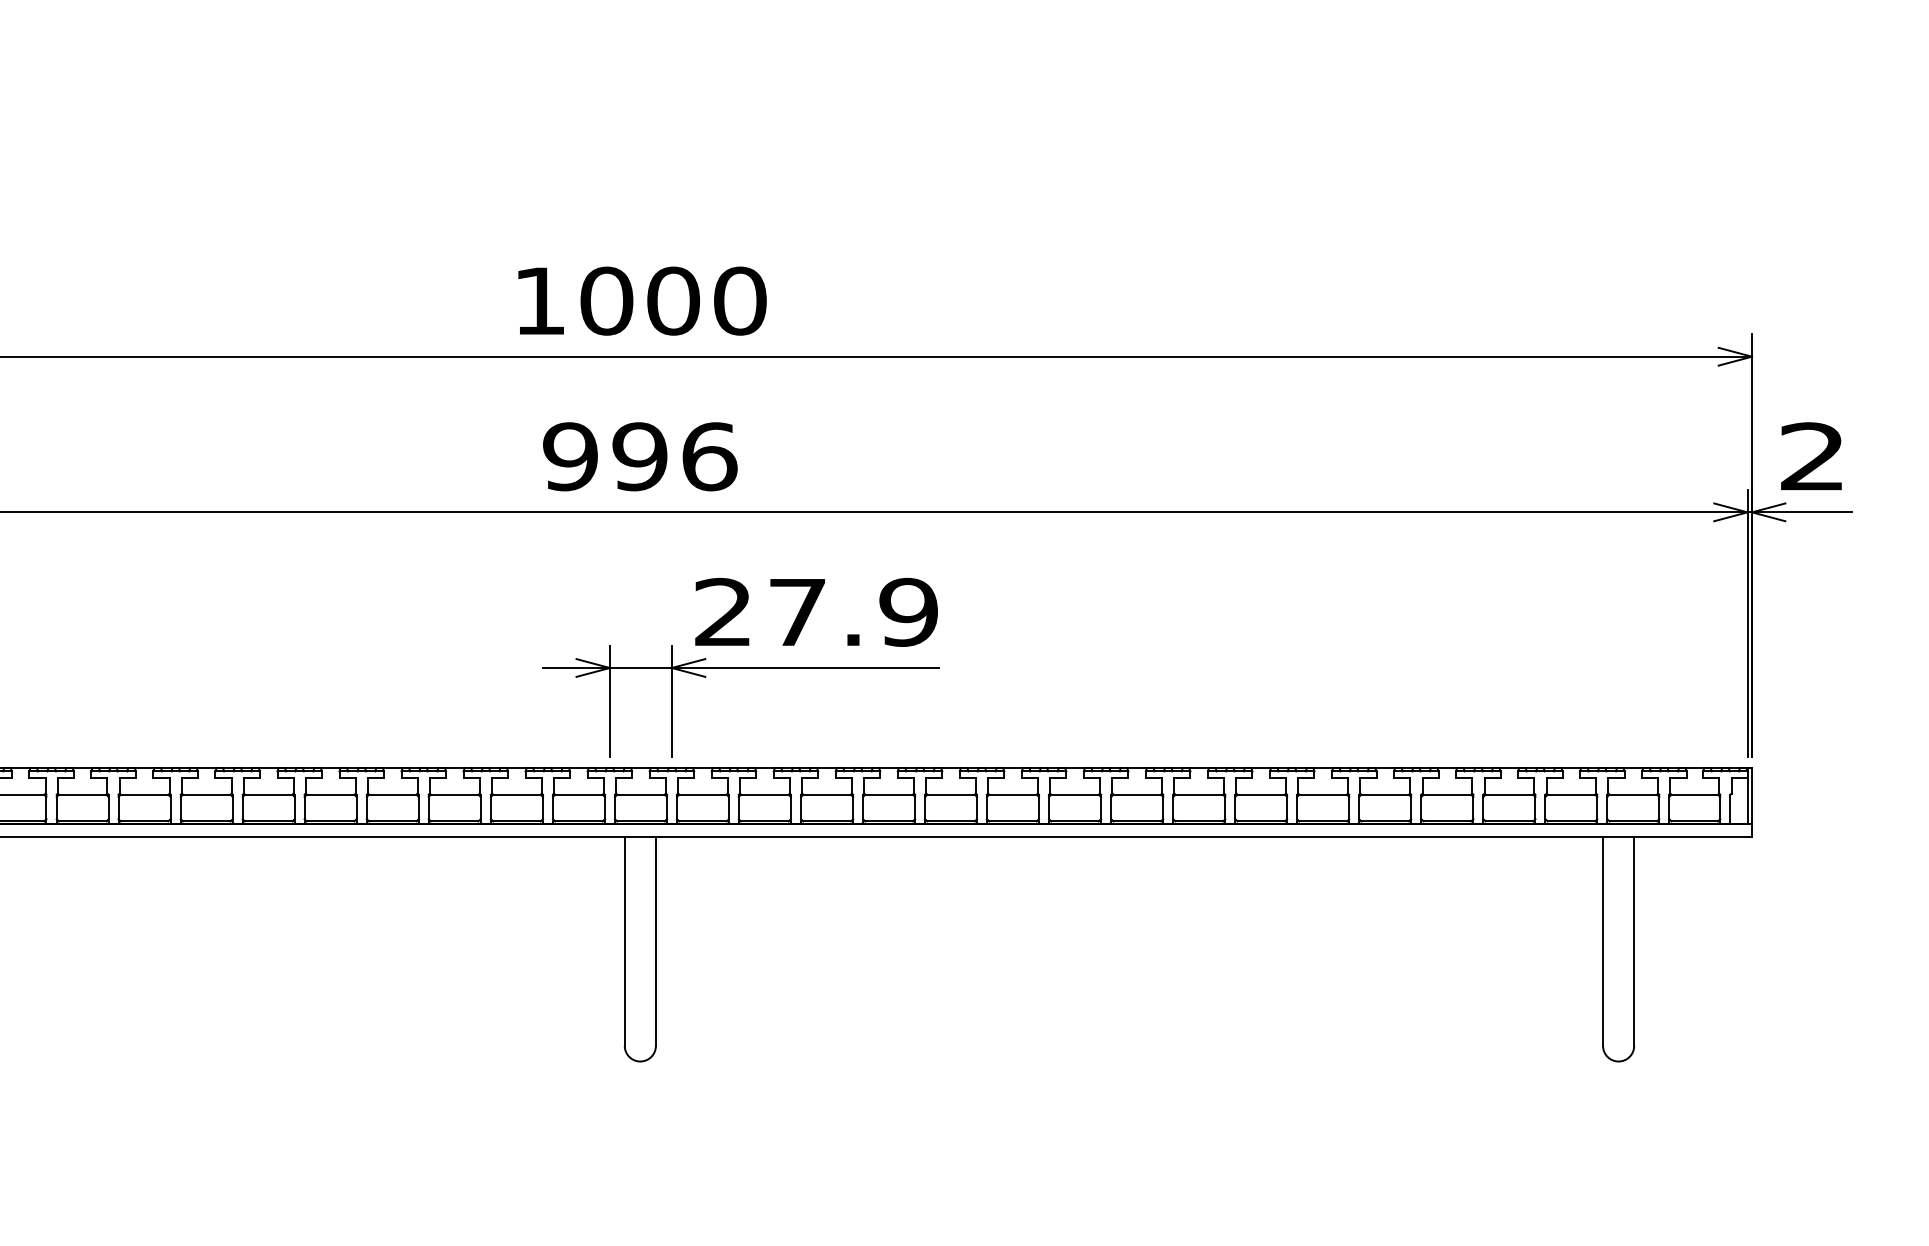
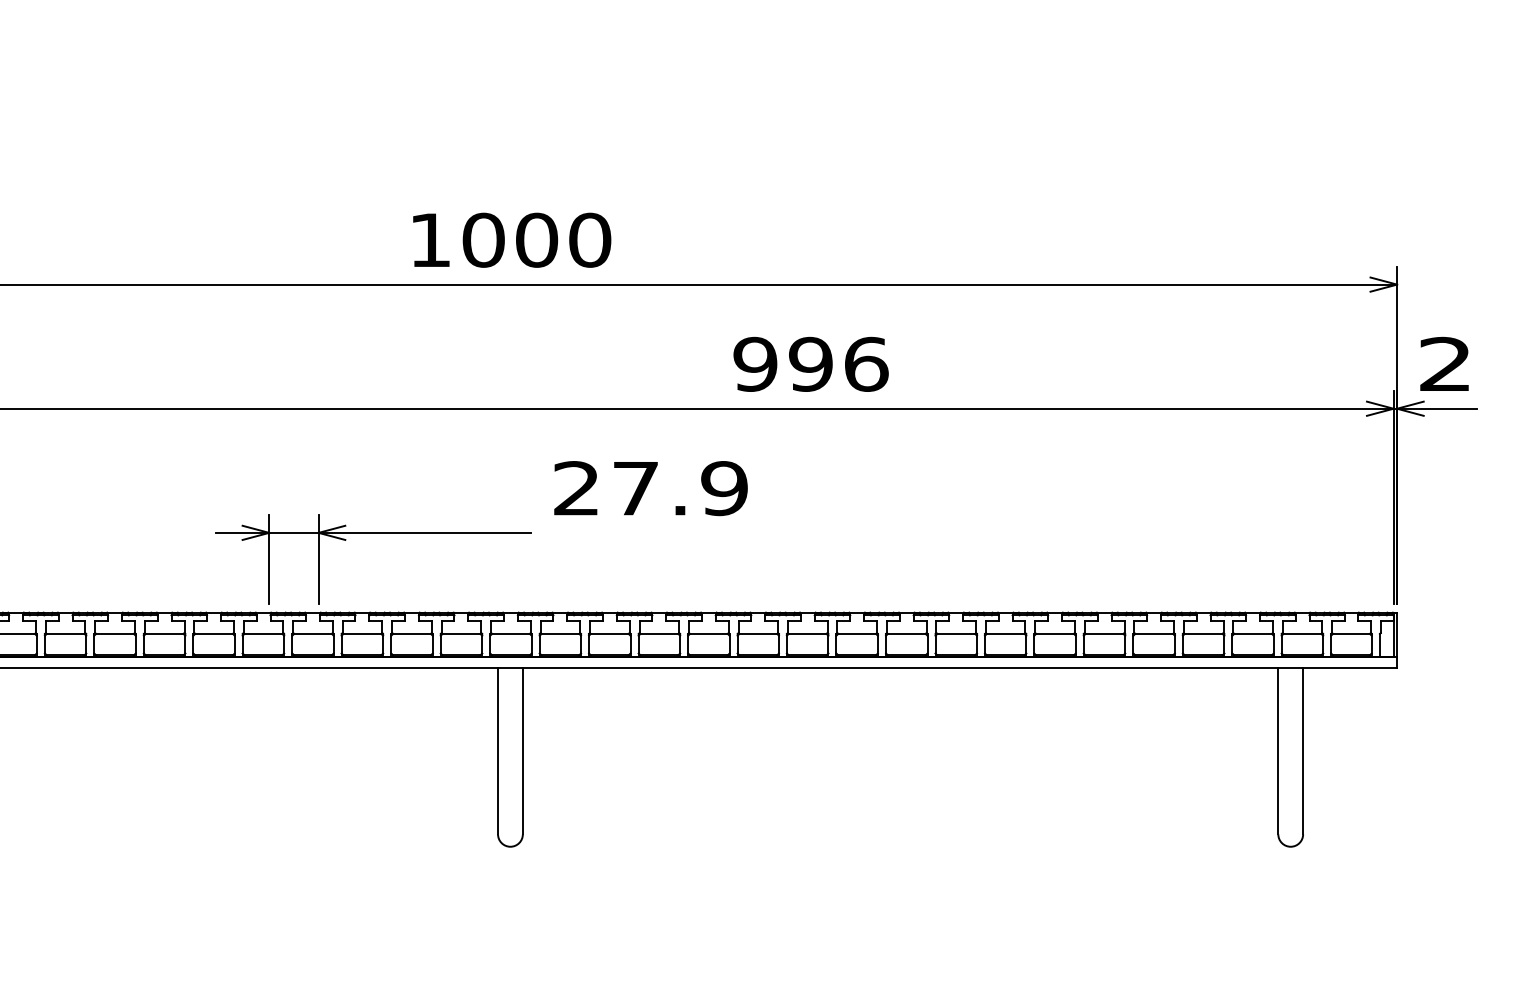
text: (640, 456) -> (811, 364), moved
part: (740, 668) -> (373, 533), moved

